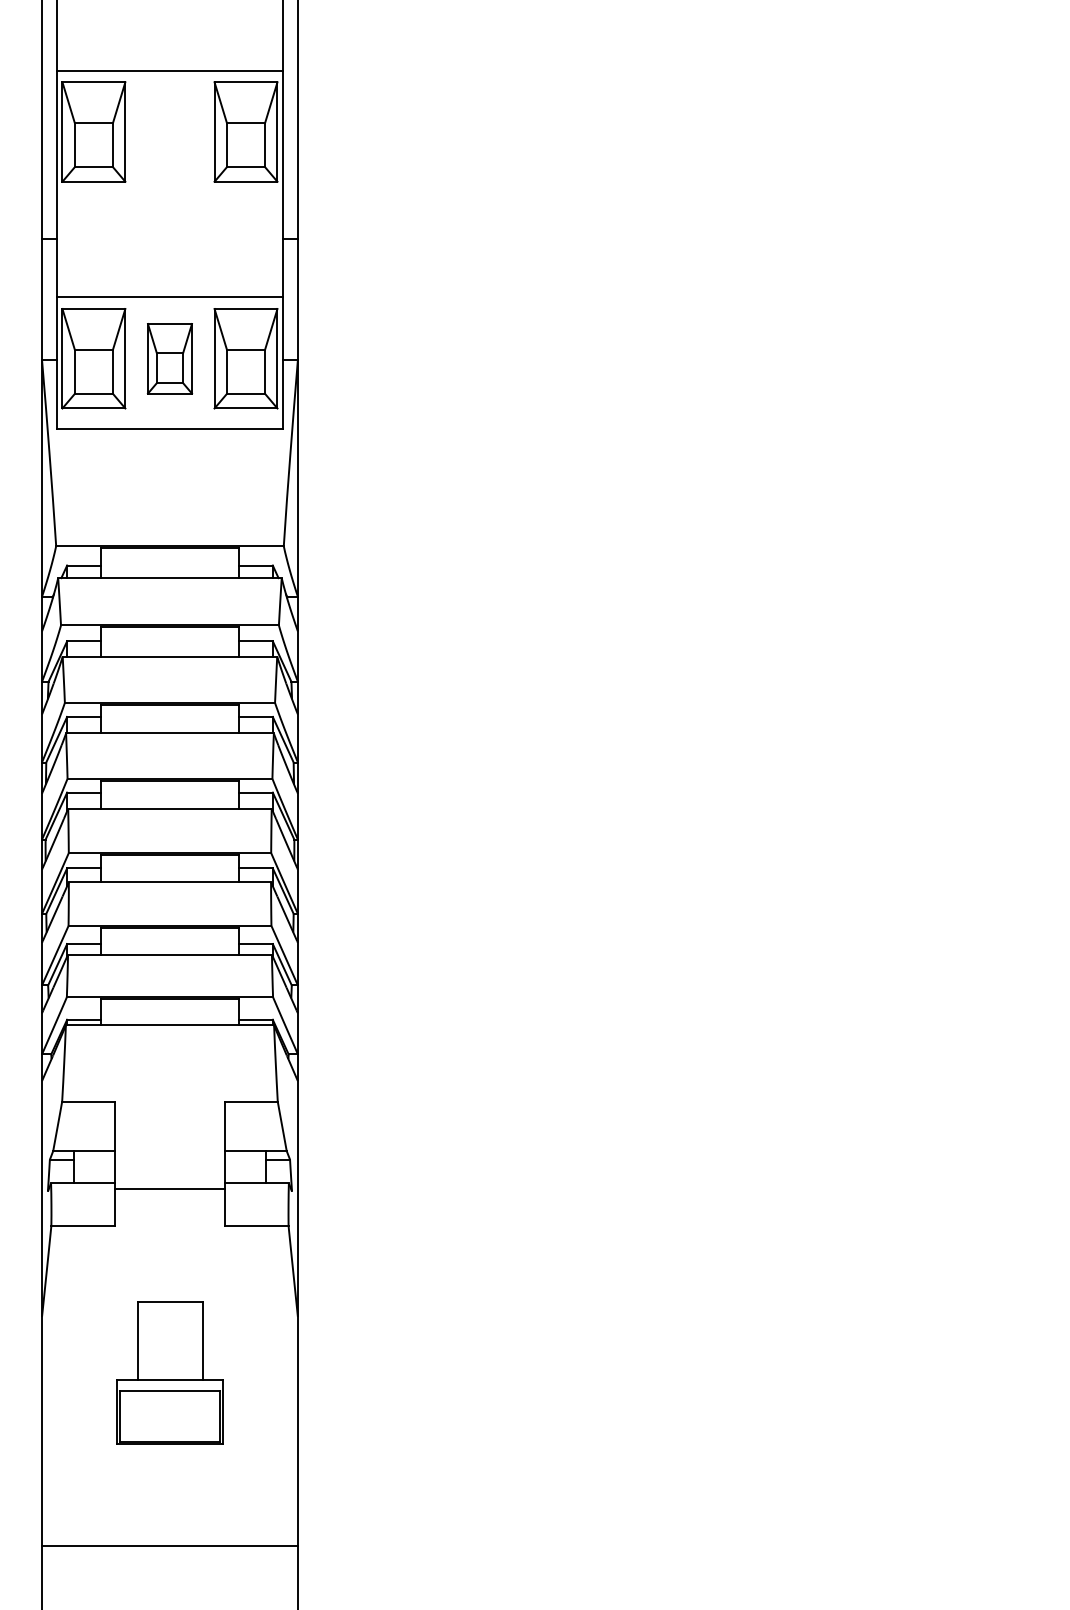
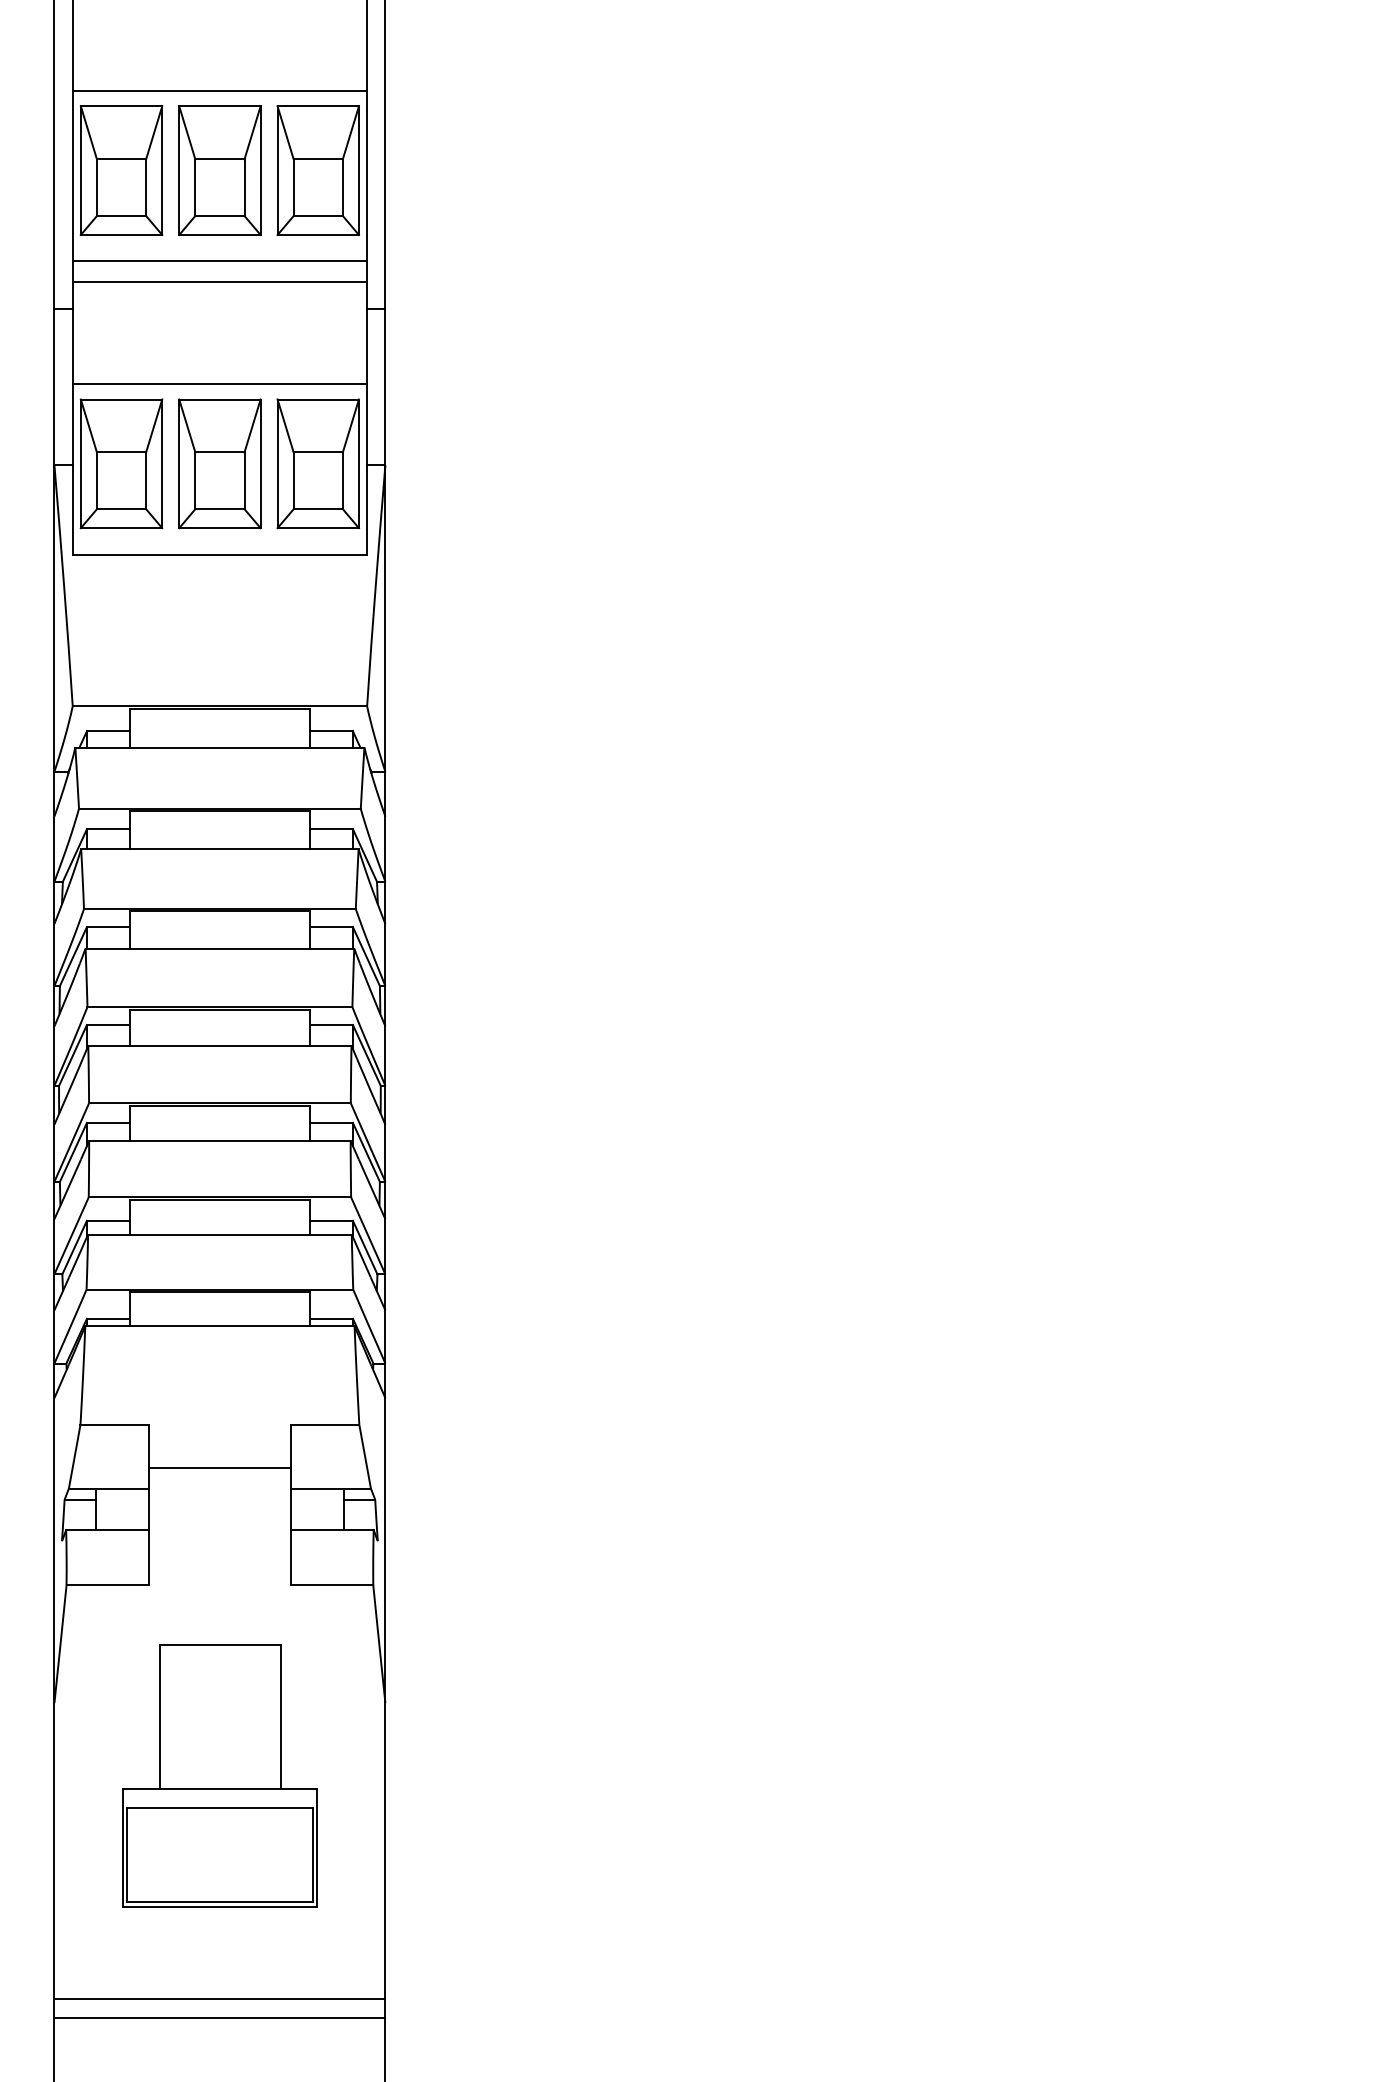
part: (169, 131) -> (219, 169), added
line: (169, 202) -> (219, 261), added
line: (169, 218) -> (219, 282), added
part: (169, 358) -> (219, 463), size x1.43
line: (169, 1188) -> (219, 1467), moved
part: (169, 1373) -> (219, 1776), size x1.43
line: (169, 1560) -> (219, 2018), added

